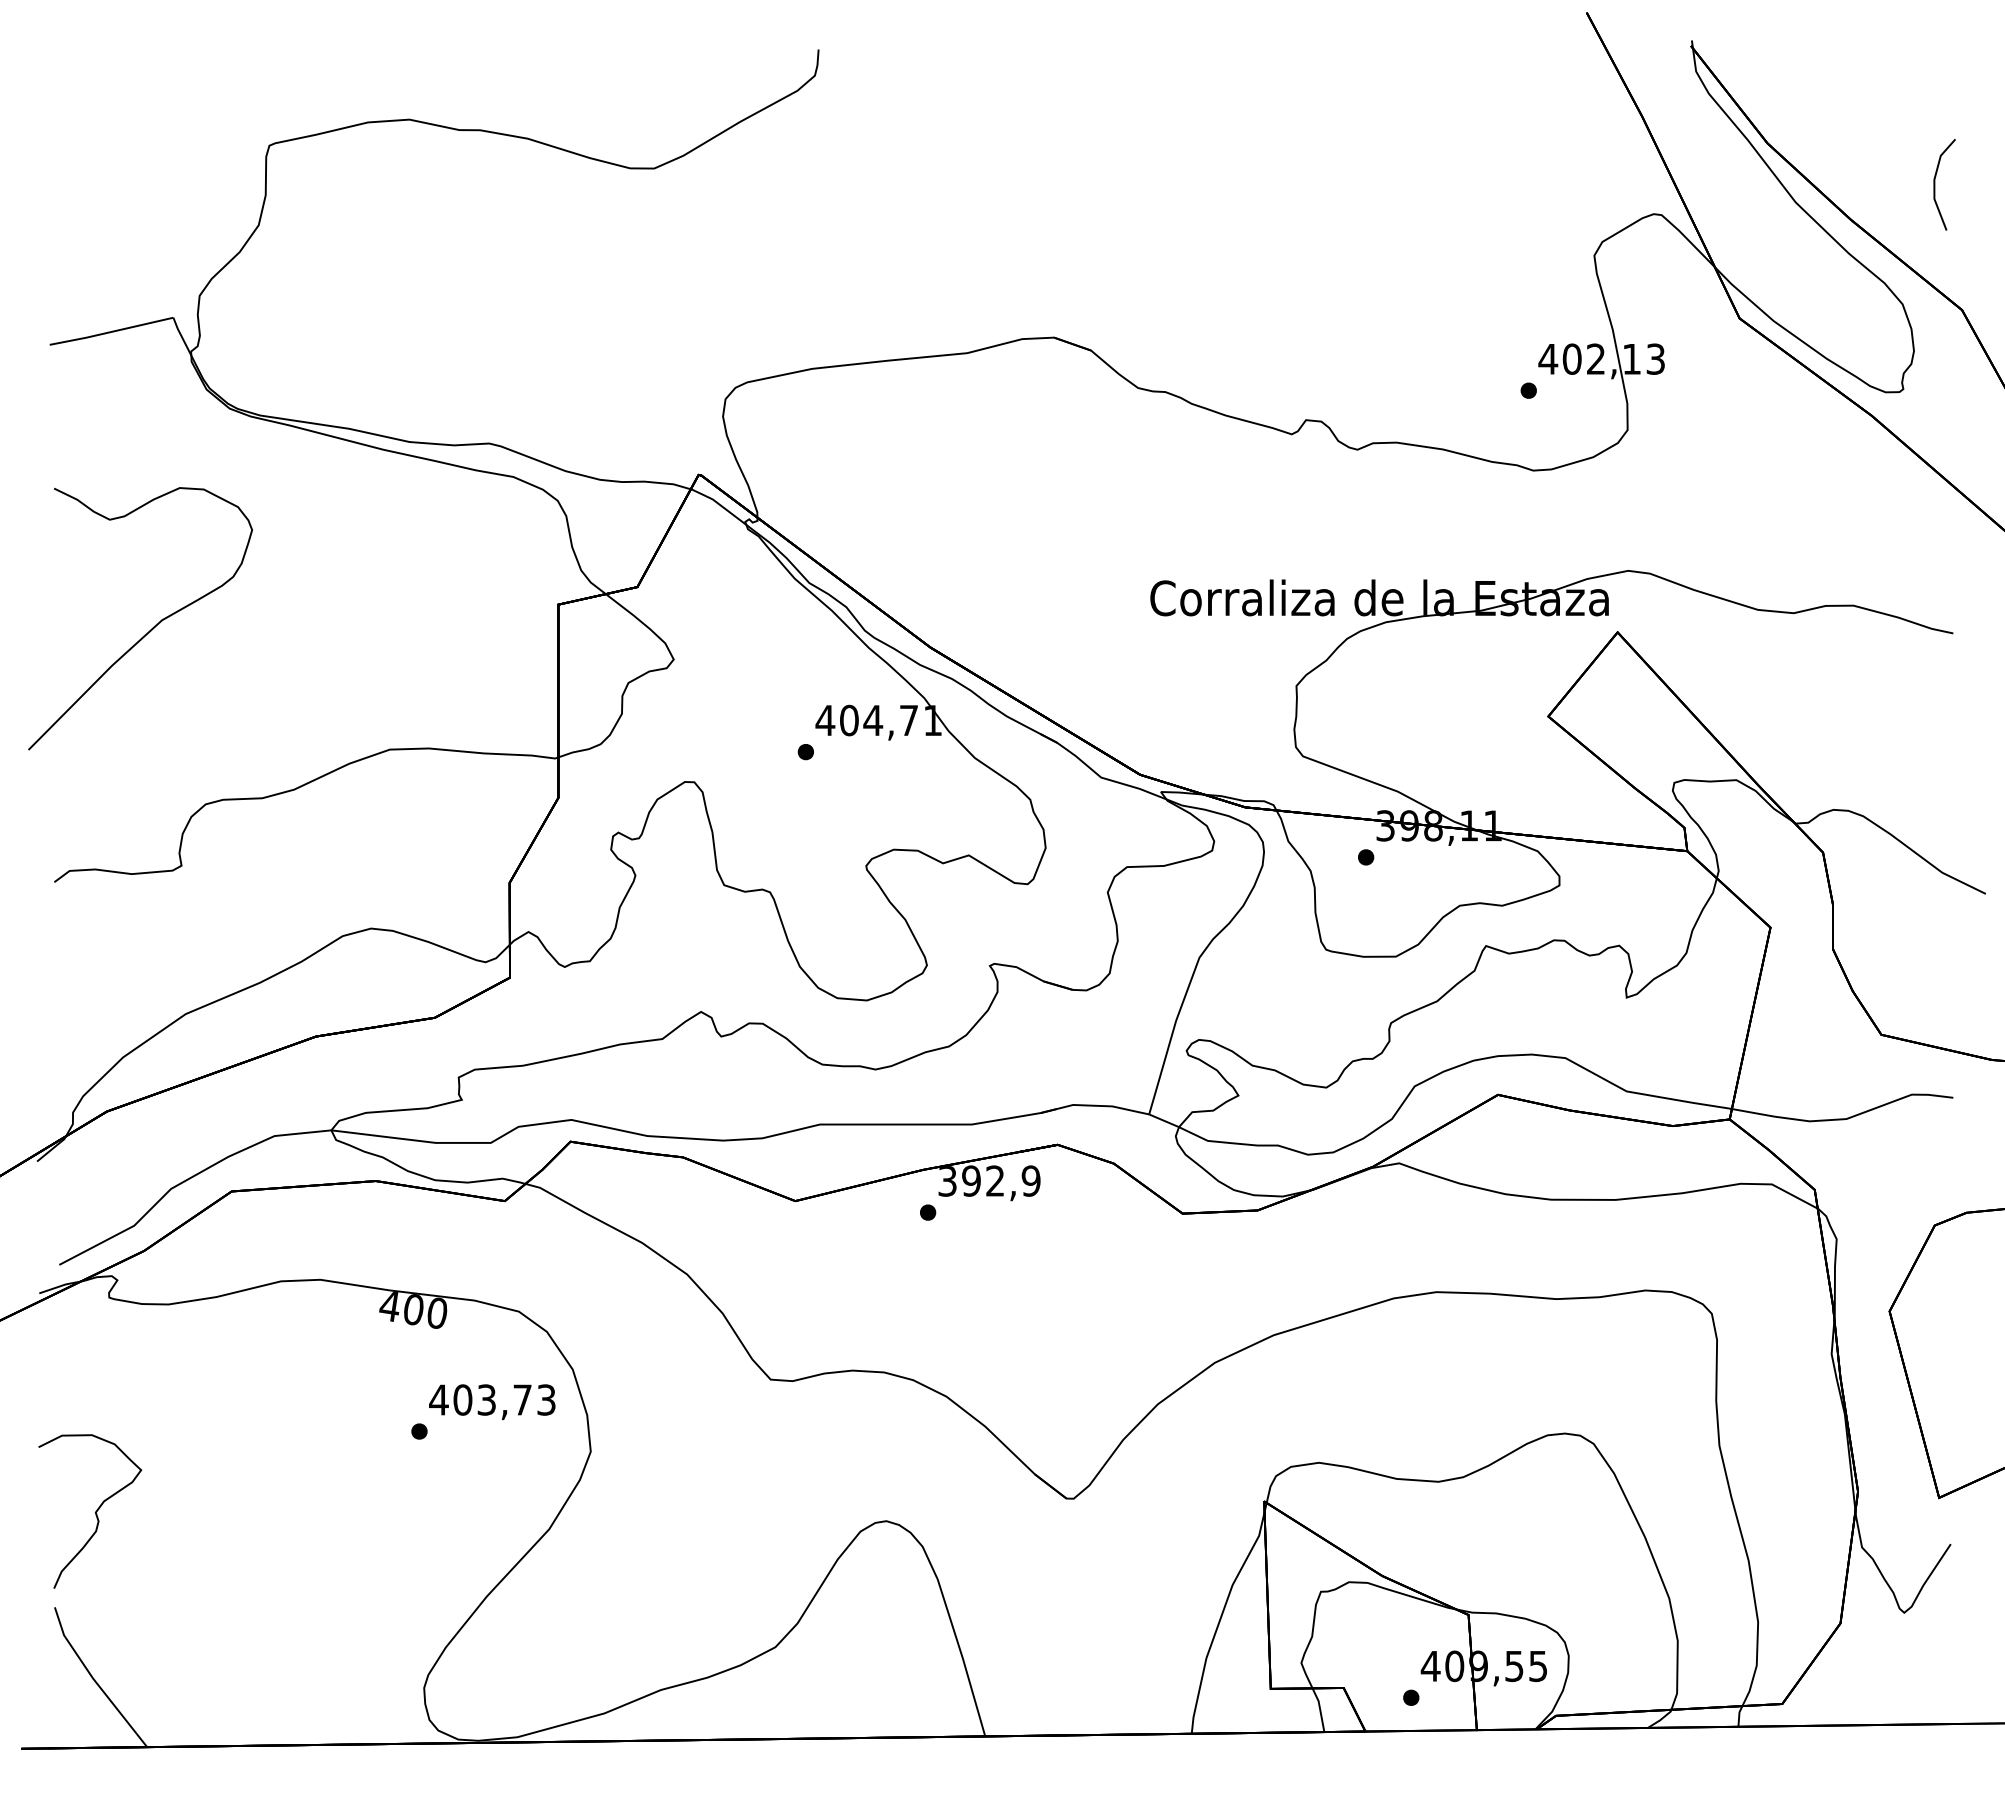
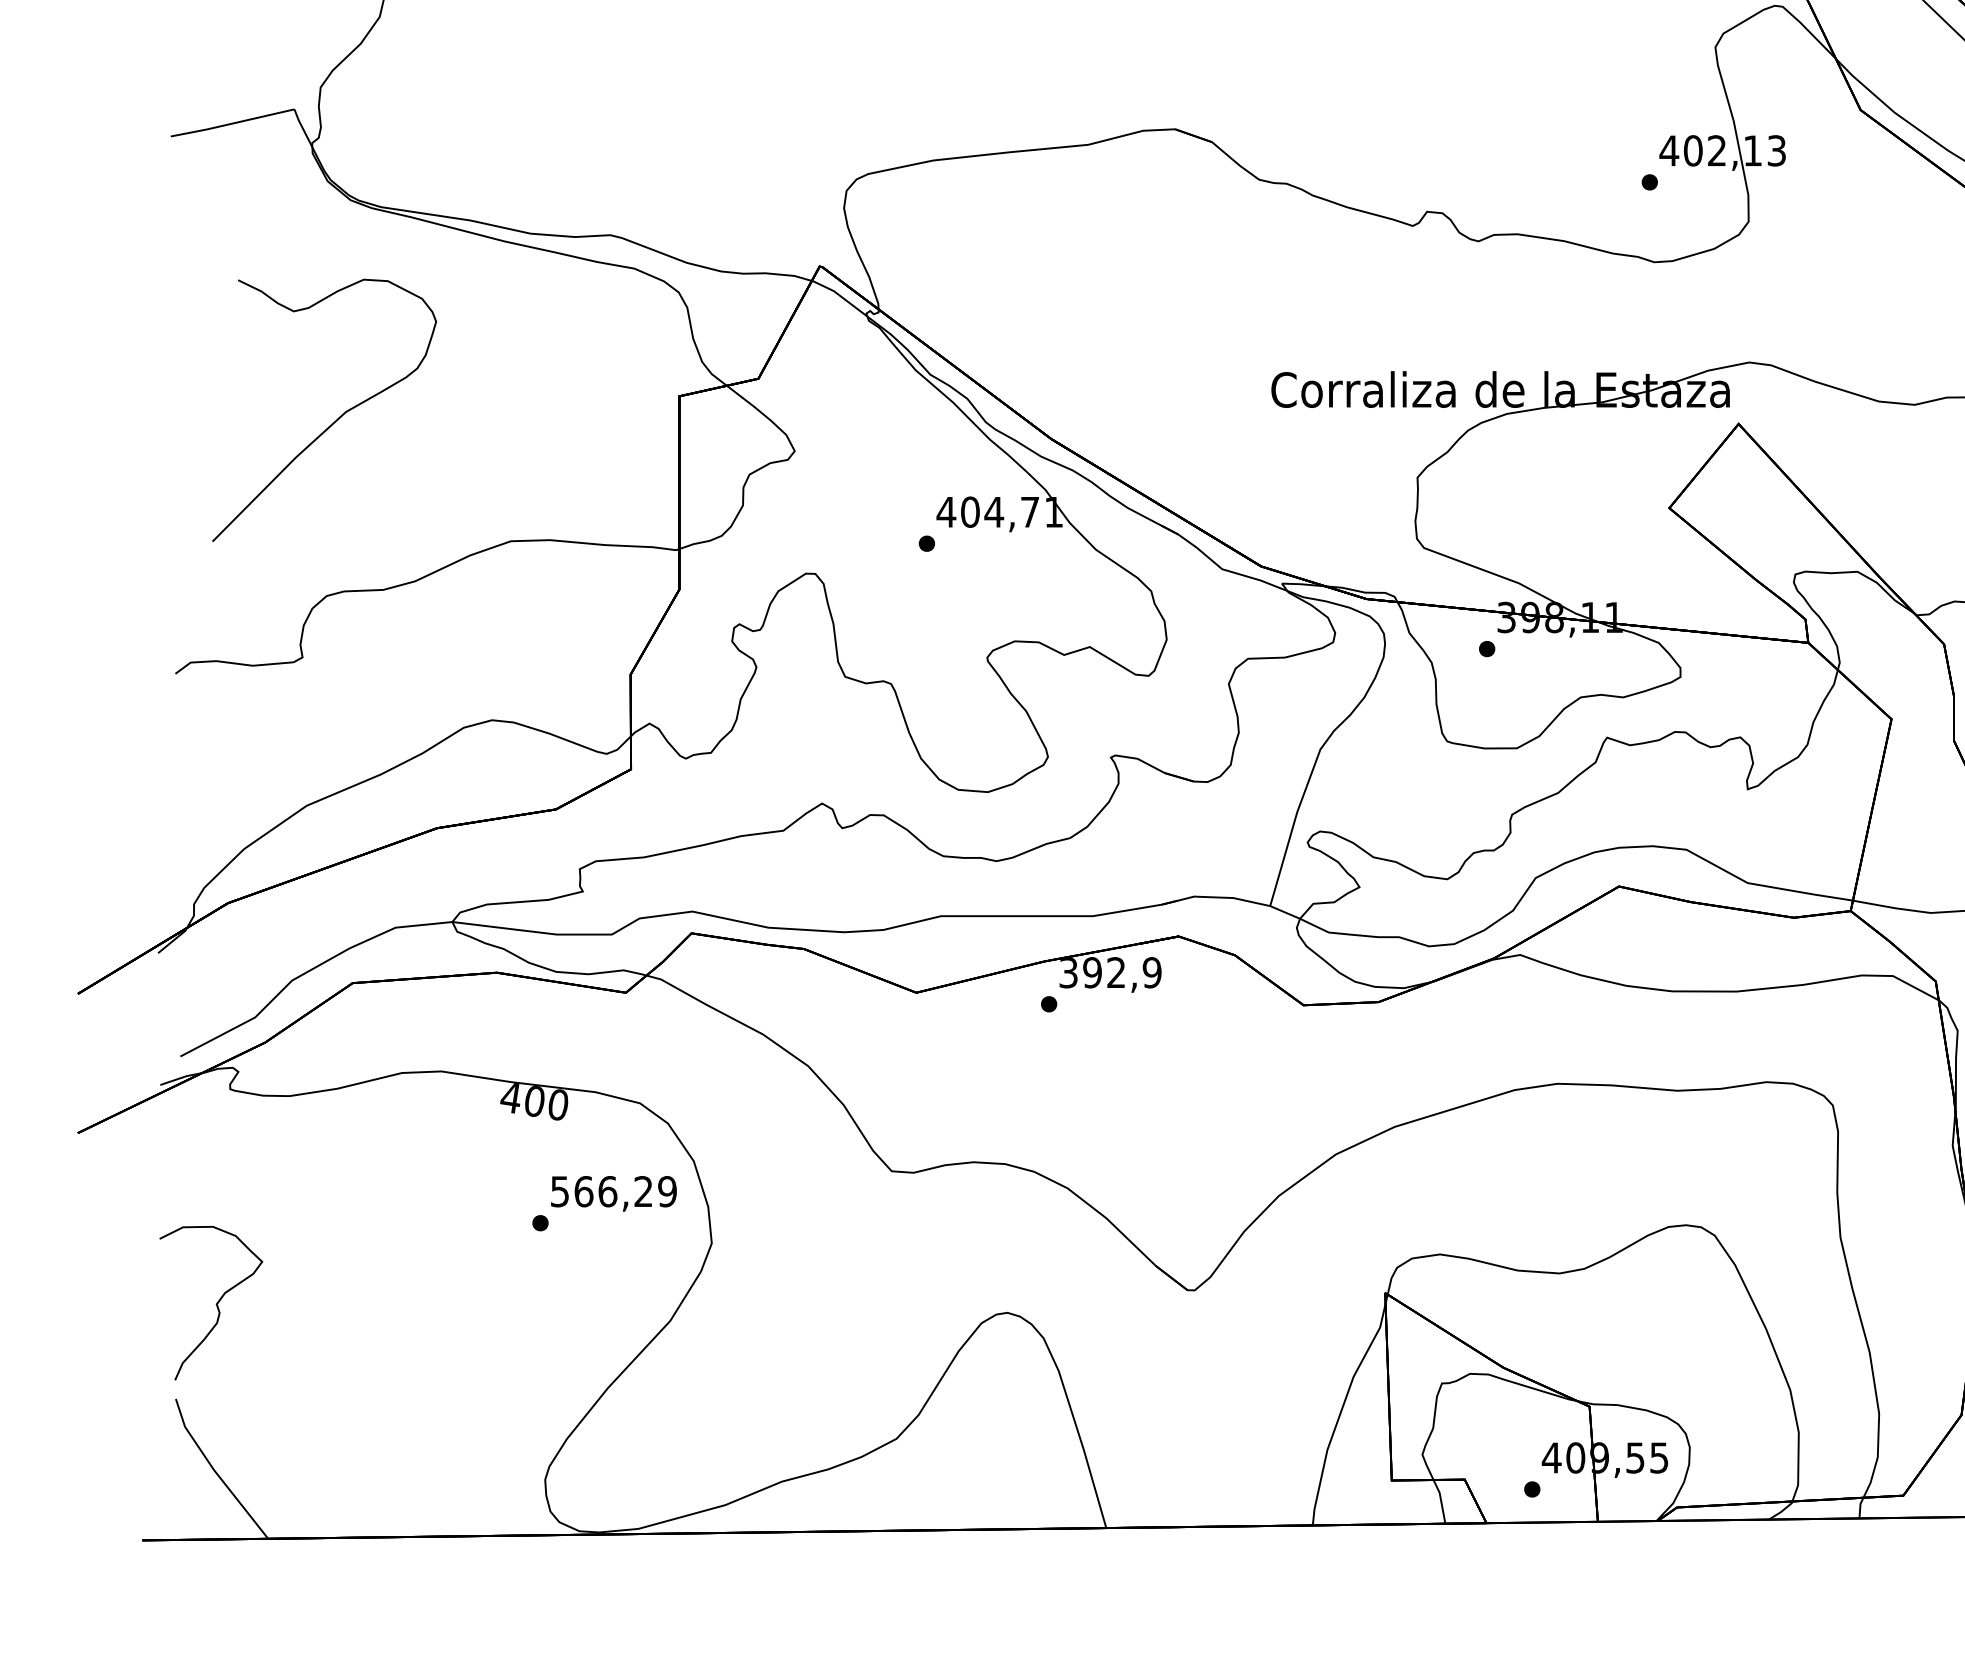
part: (151, 628) -> (335, 420), moved
text: (492, 1399) -> (613, 1191), 403,73 -> 566,29

